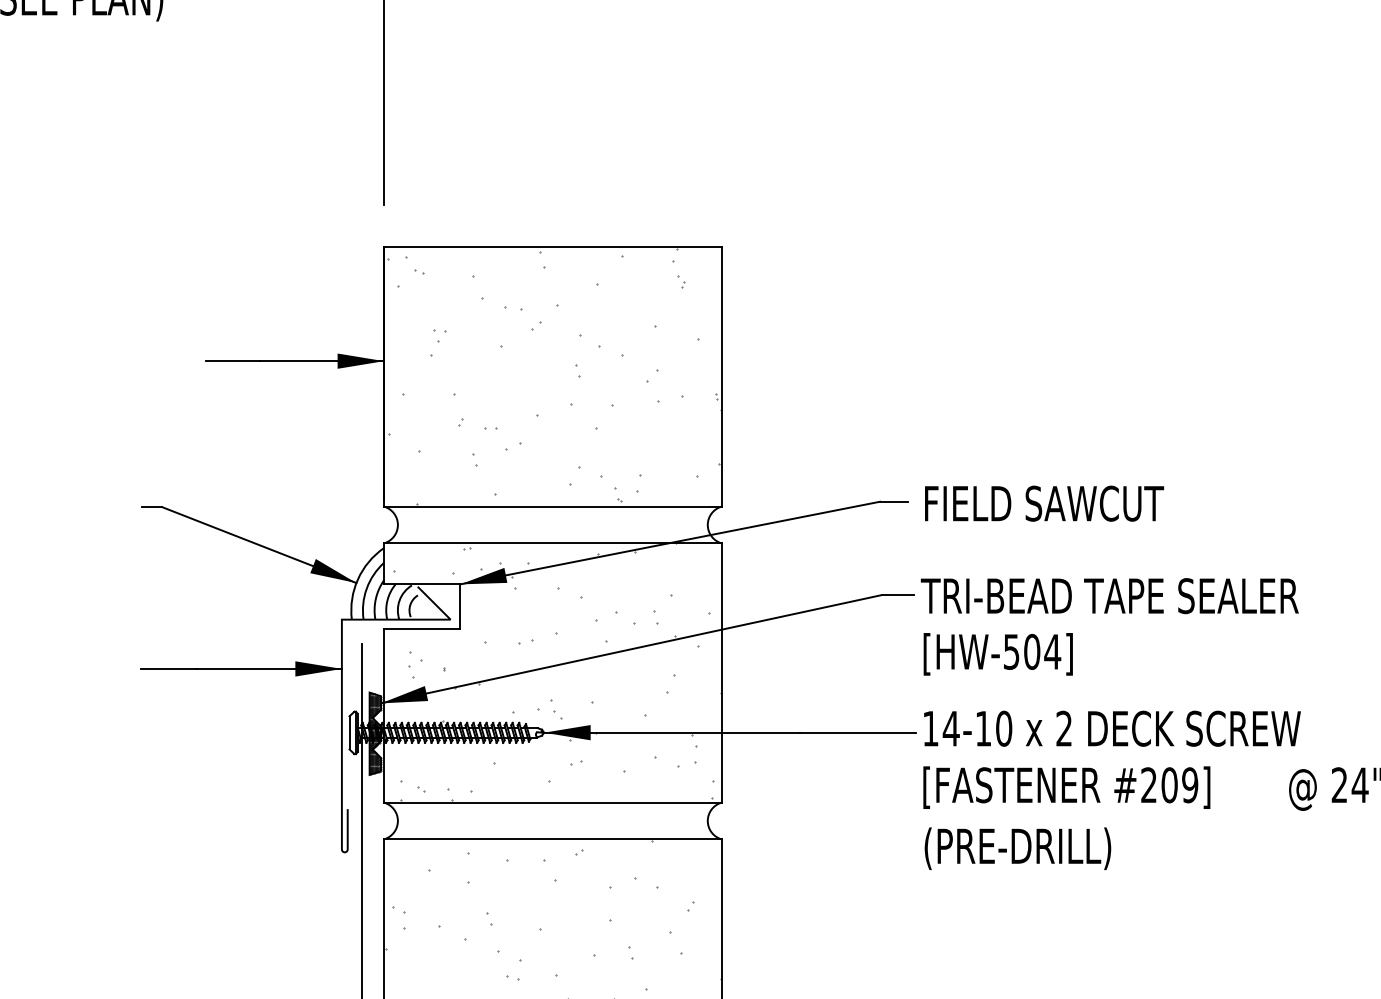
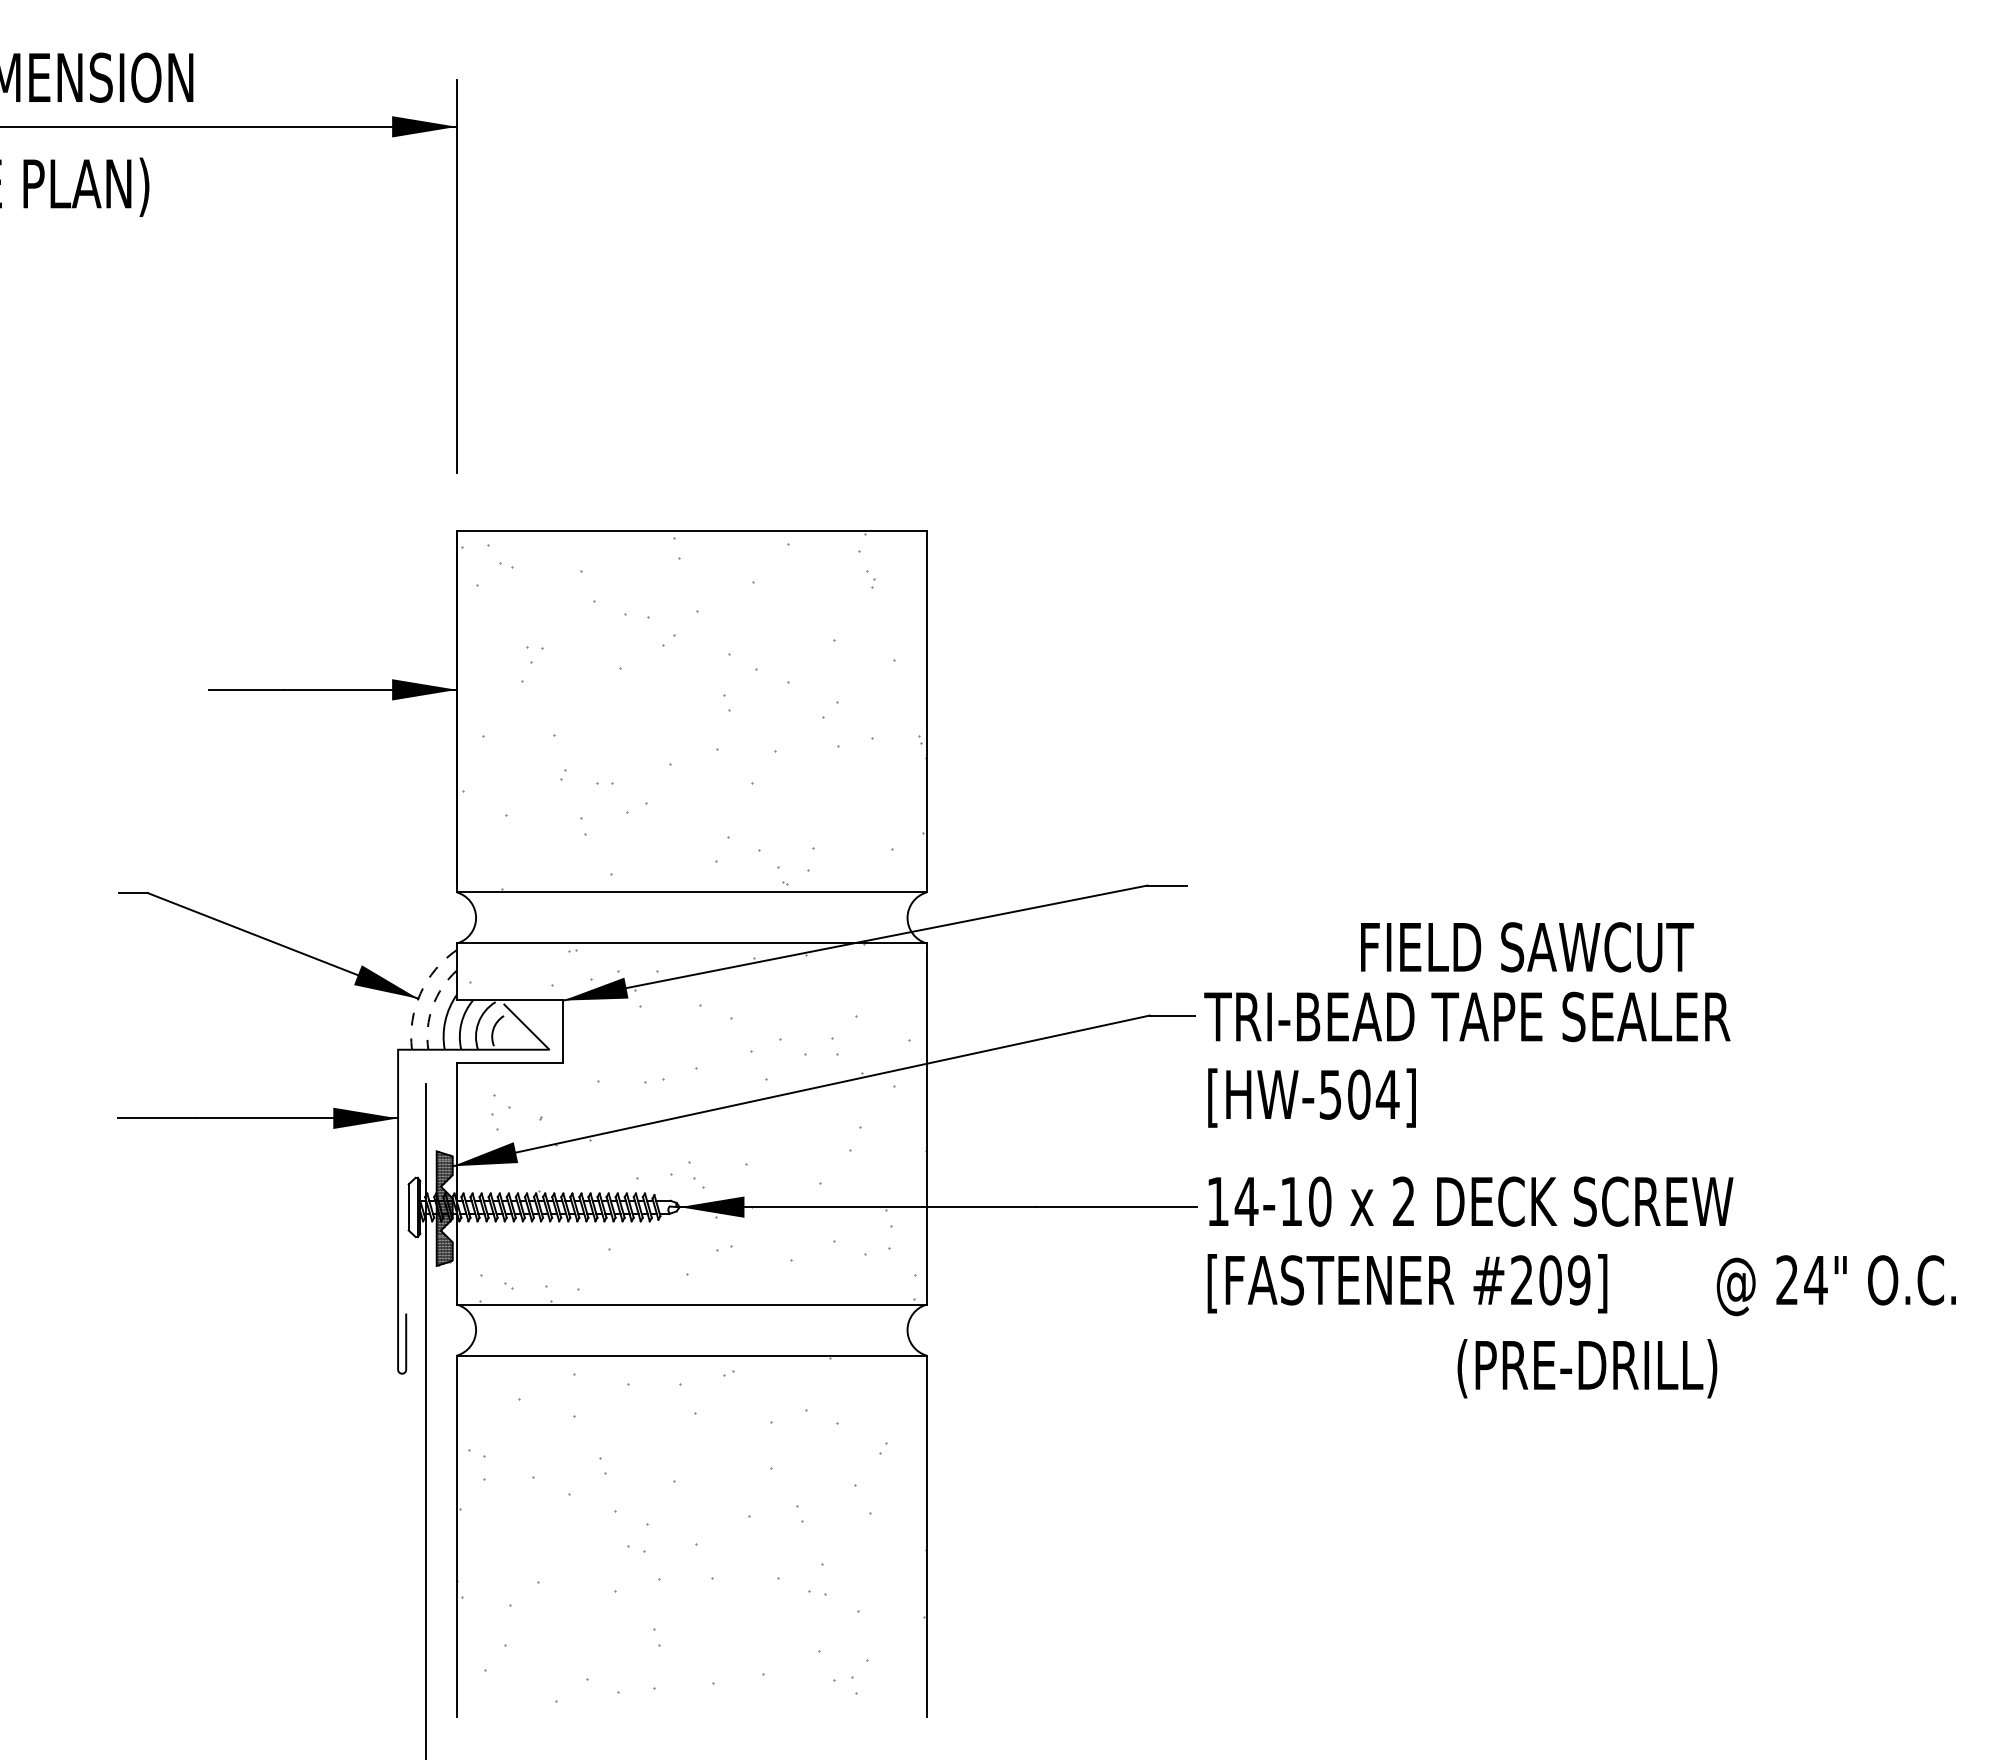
text: (1044, 503) -> (1527, 947), moved
arc: (357, 579) -> (420, 993), solid -> dashed
arc: (366, 588) -> (432, 1006), solid -> dashed
text: (1018, 848) -> (1587, 1368), moved

